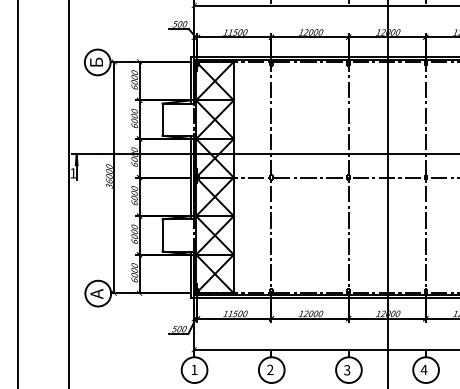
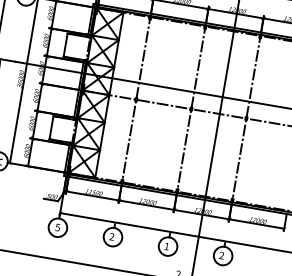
text: (194, 369) -> (57, 227), 1 -> 5
text: (423, 369) -> (221, 255), 4 -> 2
text: (347, 370) -> (167, 246), 3 -> 1

